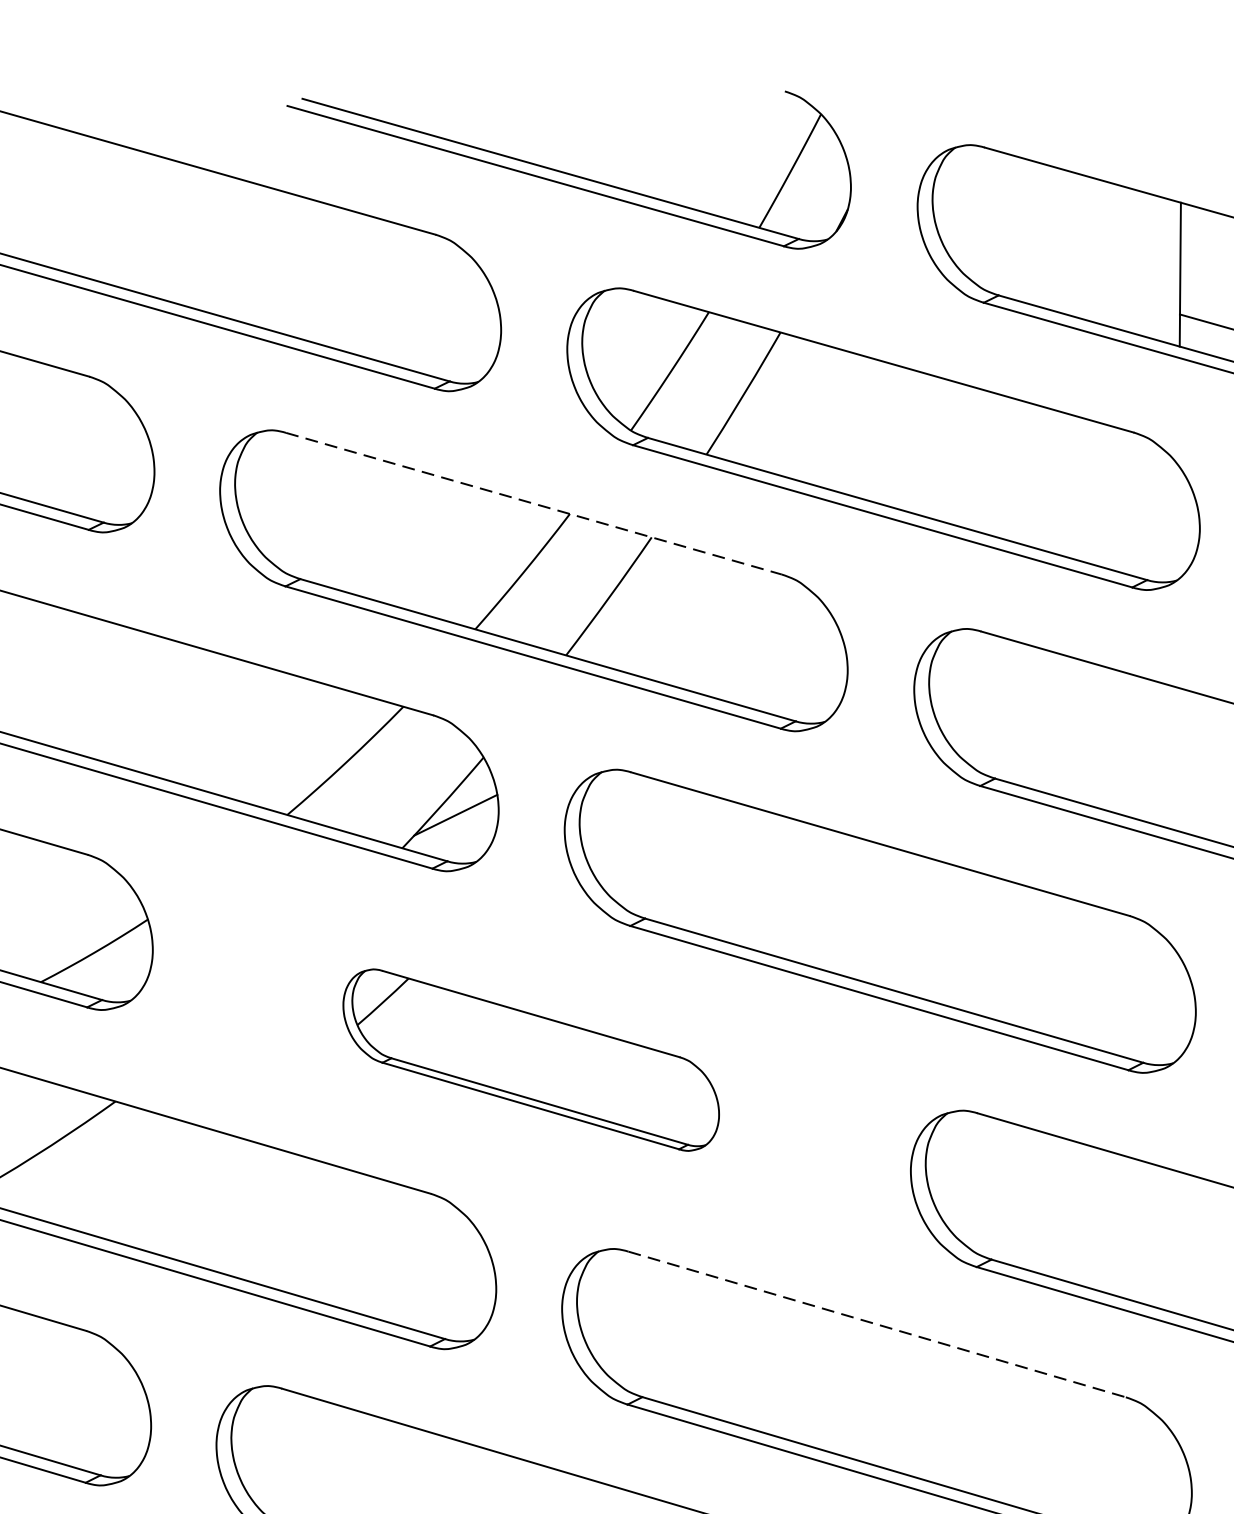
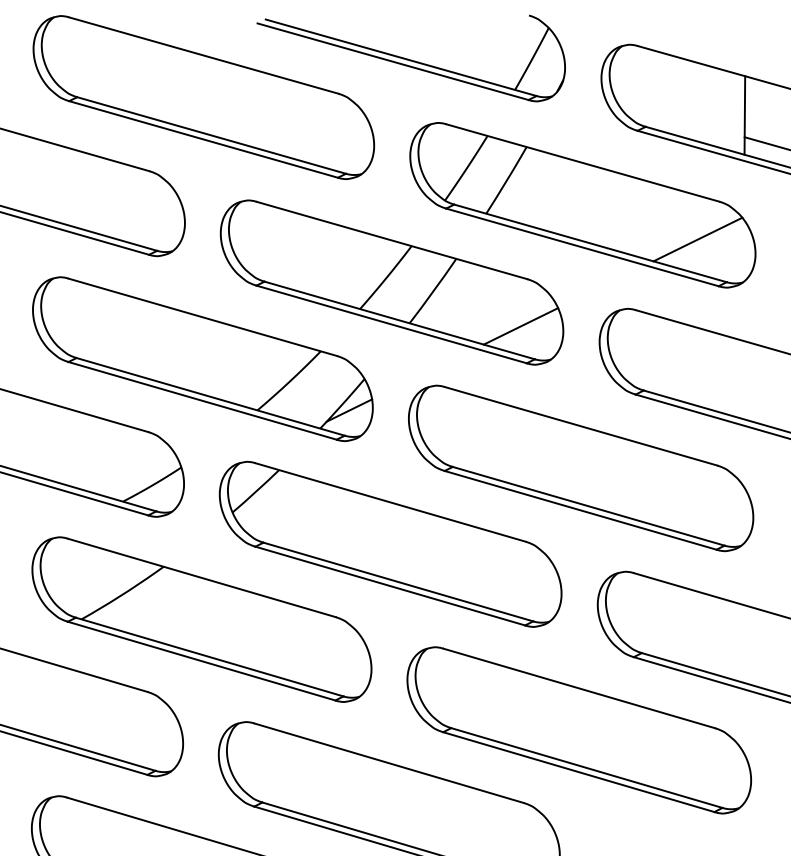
line: (1093, 501) -> (697, 239), added
line: (534, 503) -> (392, 240), dashed -> solid
line: (769, 661) -> (520, 326), added
part: (531, 1058) -> (390, 543), size x1.67
line: (877, 1324) -> (579, 688), dashed -> solid

